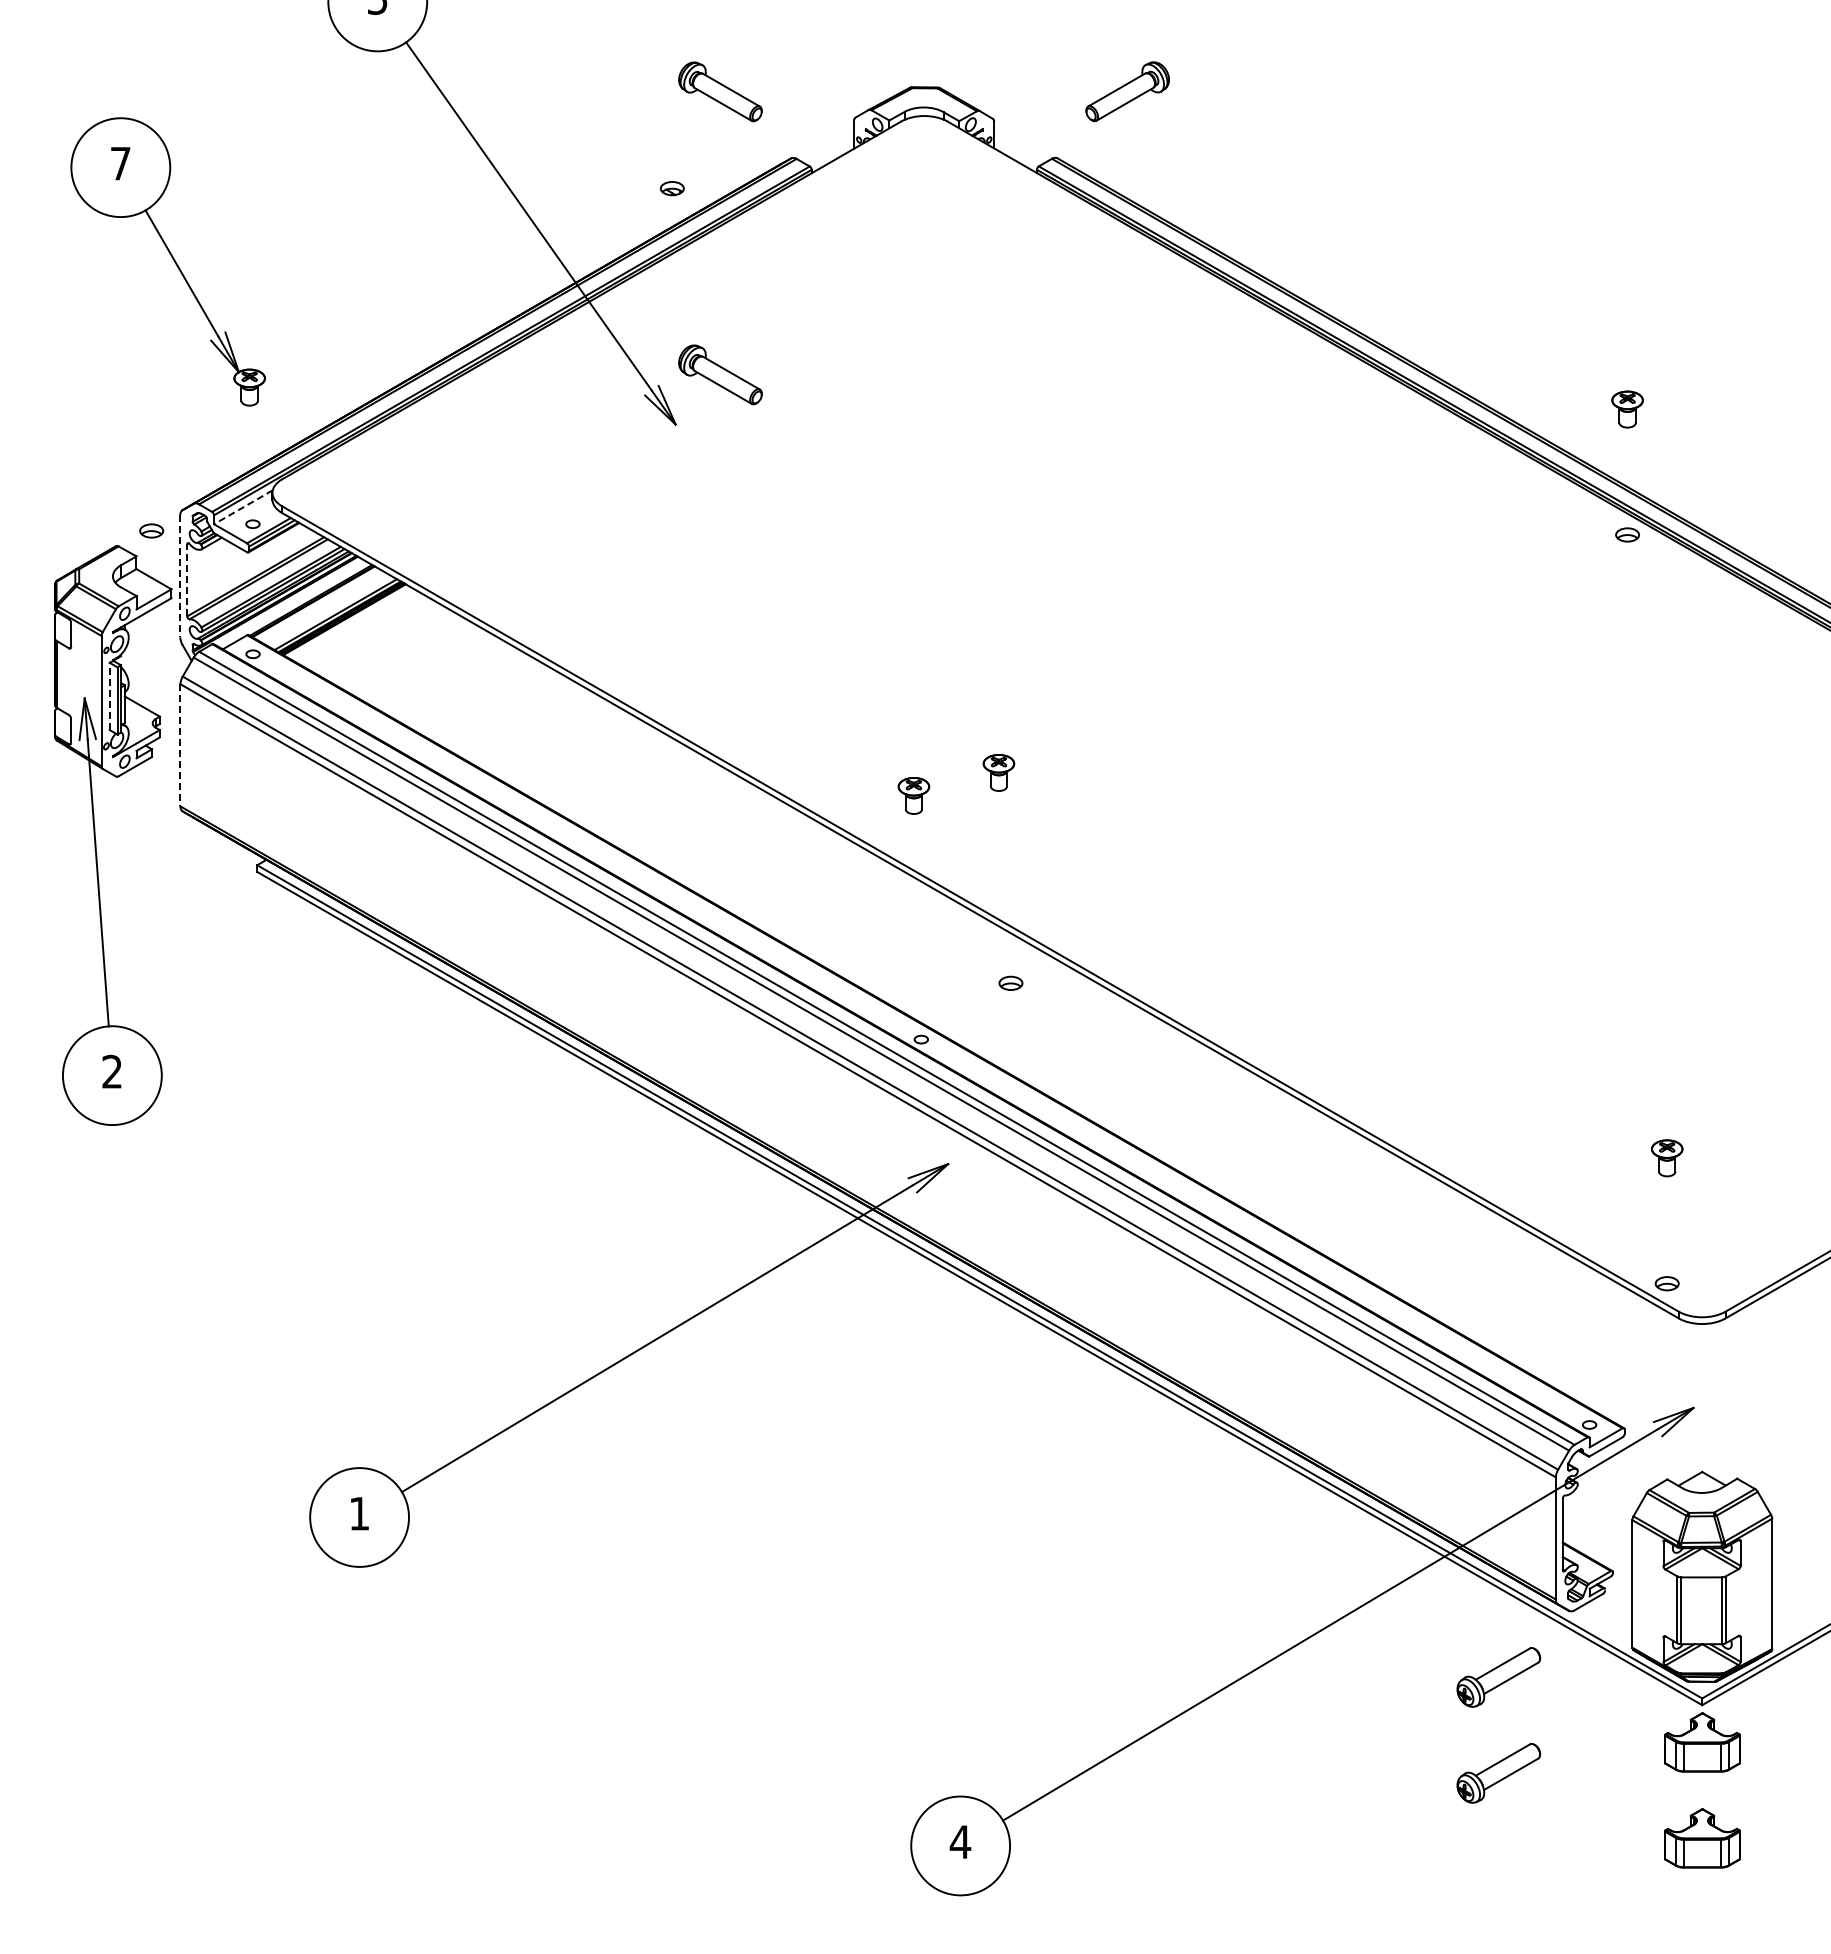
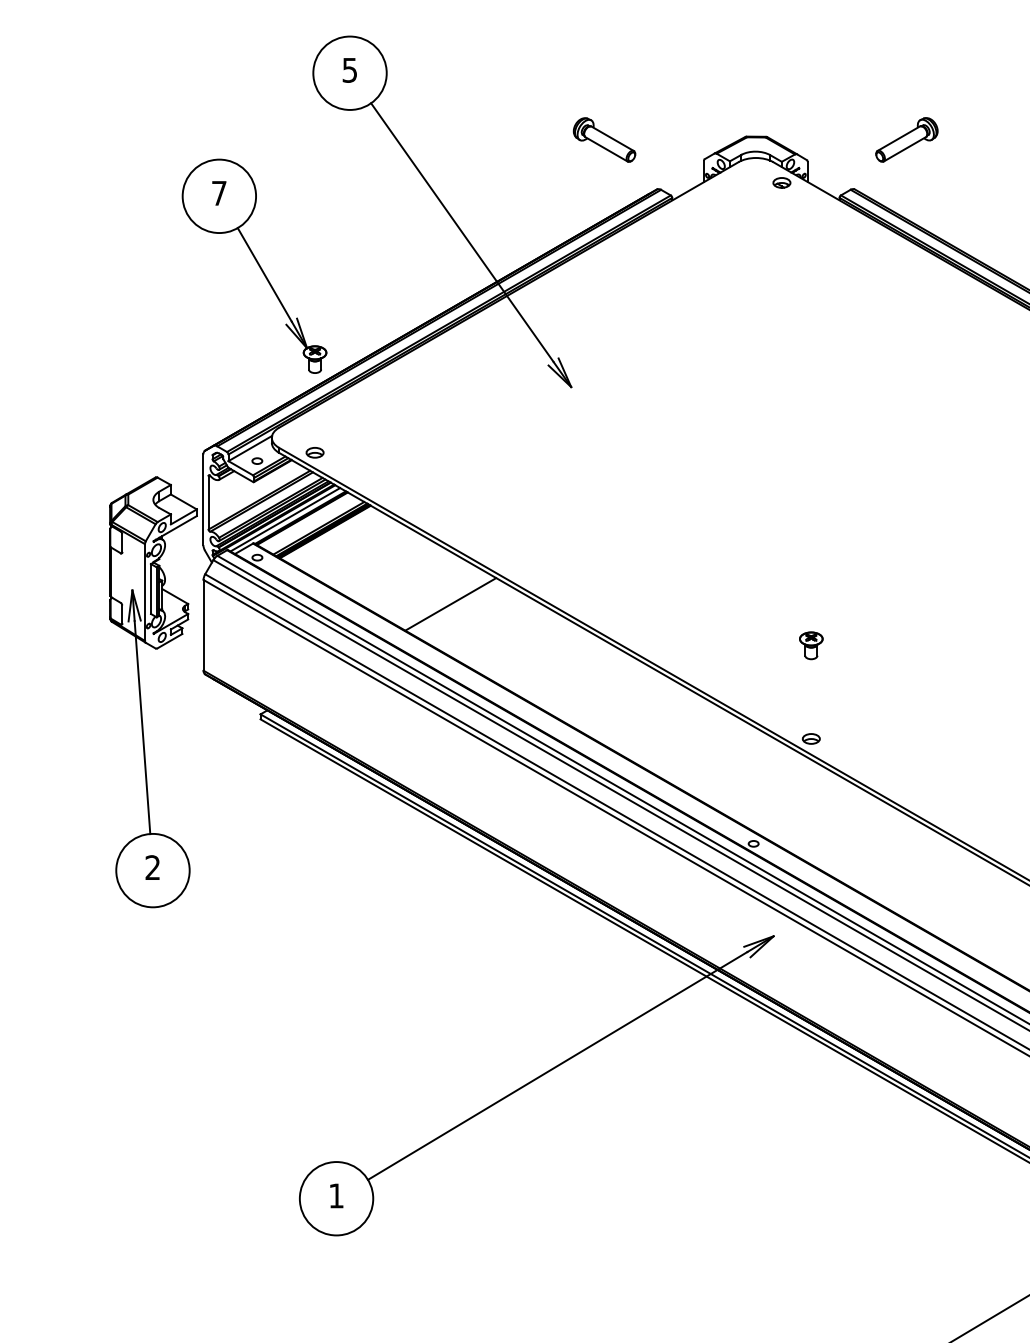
part: (671, 188) -> (781, 182), moved
part: (167, 261) -> (254, 266), moved
part: (720, 374) -> (604, 349), removed
line: (243, 507) -> (250, 448), dashed -> solid
part: (151, 530) -> (314, 452), moved
line: (180, 576) -> (203, 499), dashed -> solid
line: (187, 579) -> (208, 502), dashed -> solid
line: (290, 602) -> (285, 519), added
line: (109, 696) -> (150, 589), dashed -> solid
line: (513, 716) -> (450, 603), added
line: (180, 745) -> (203, 625), dashed -> solid
part: (913, 795) -> (747, 662), removed
part: (1010, 982) -> (811, 738), moved

